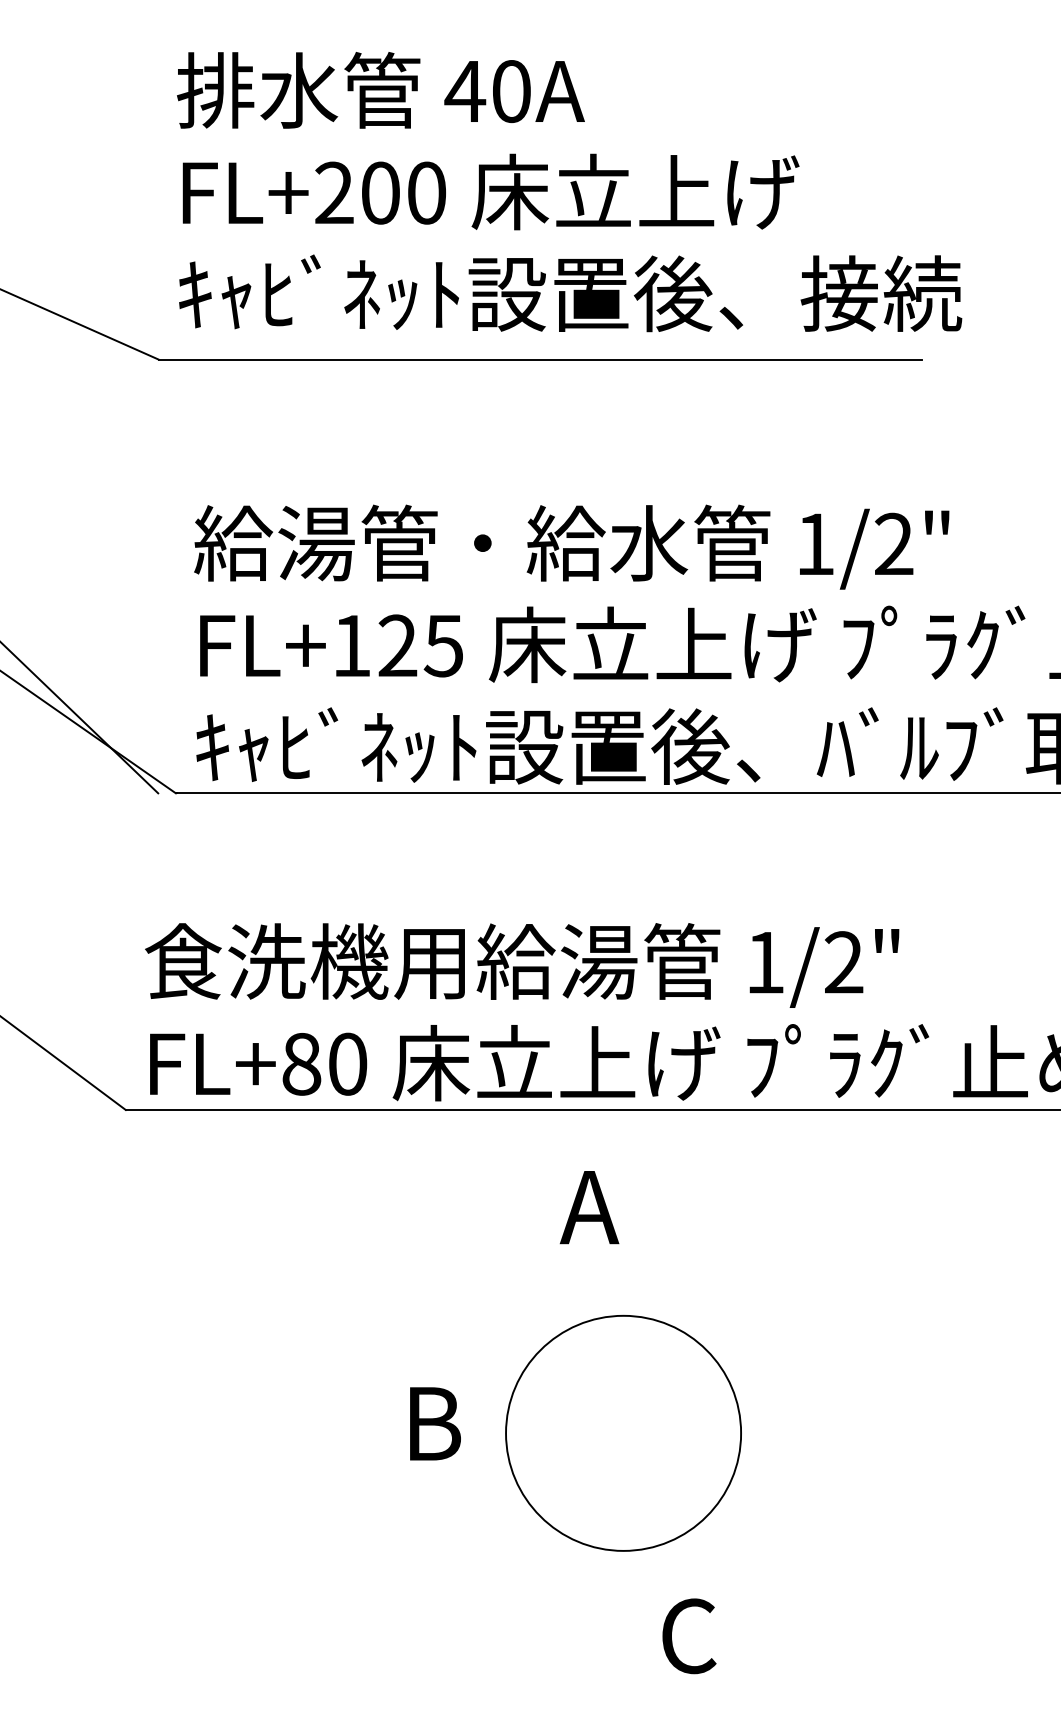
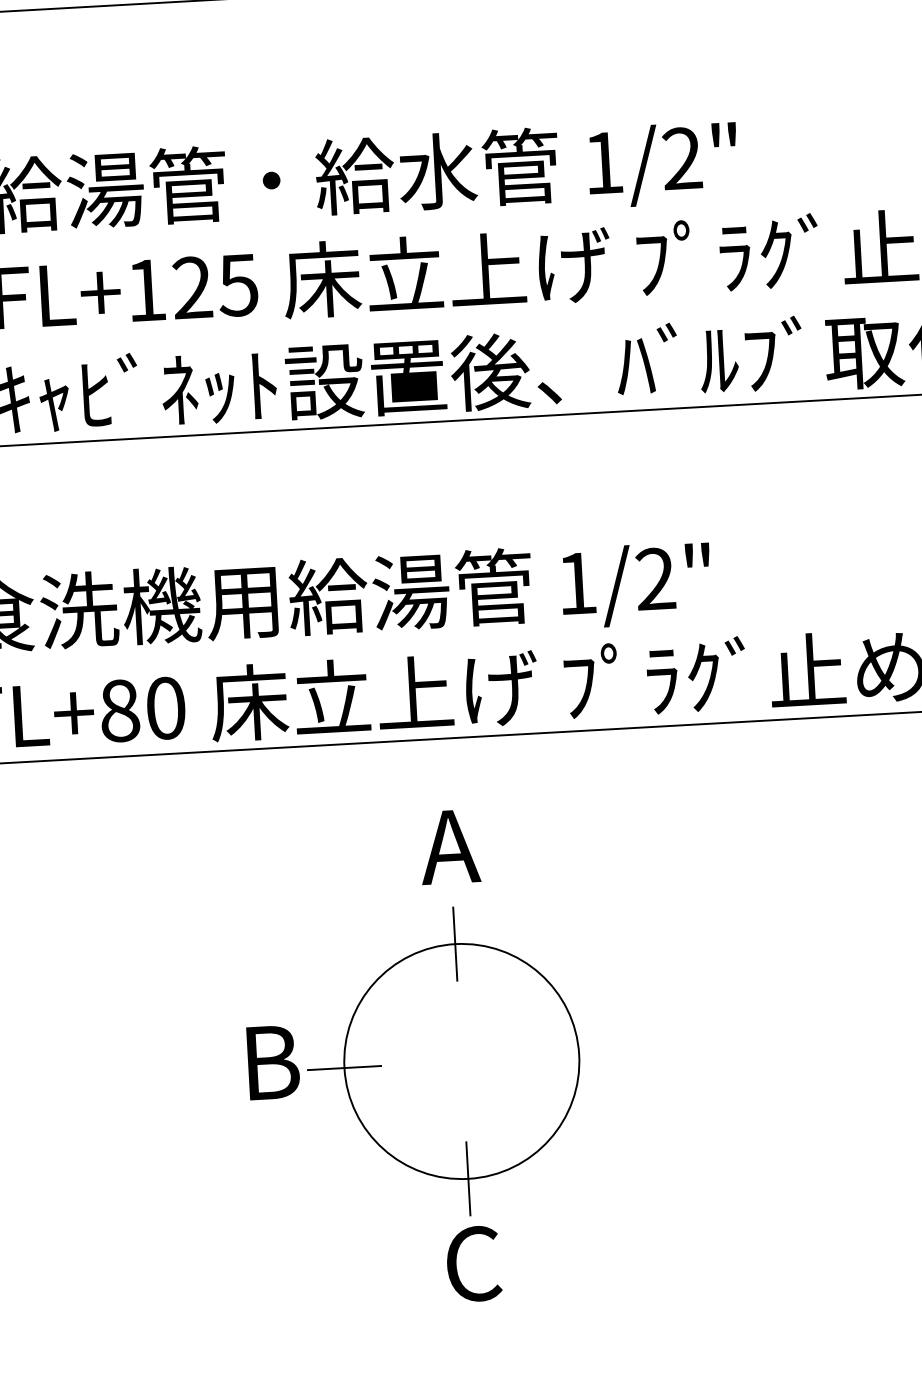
text: (589, 1207) -> (449, 846), moved
line: (623, 1315) -> (455, 943), added
line: (505, 1433) -> (343, 1068), added
line: (623, 1550) -> (468, 1178), added
text: (689, 1636) -> (474, 1264), moved

